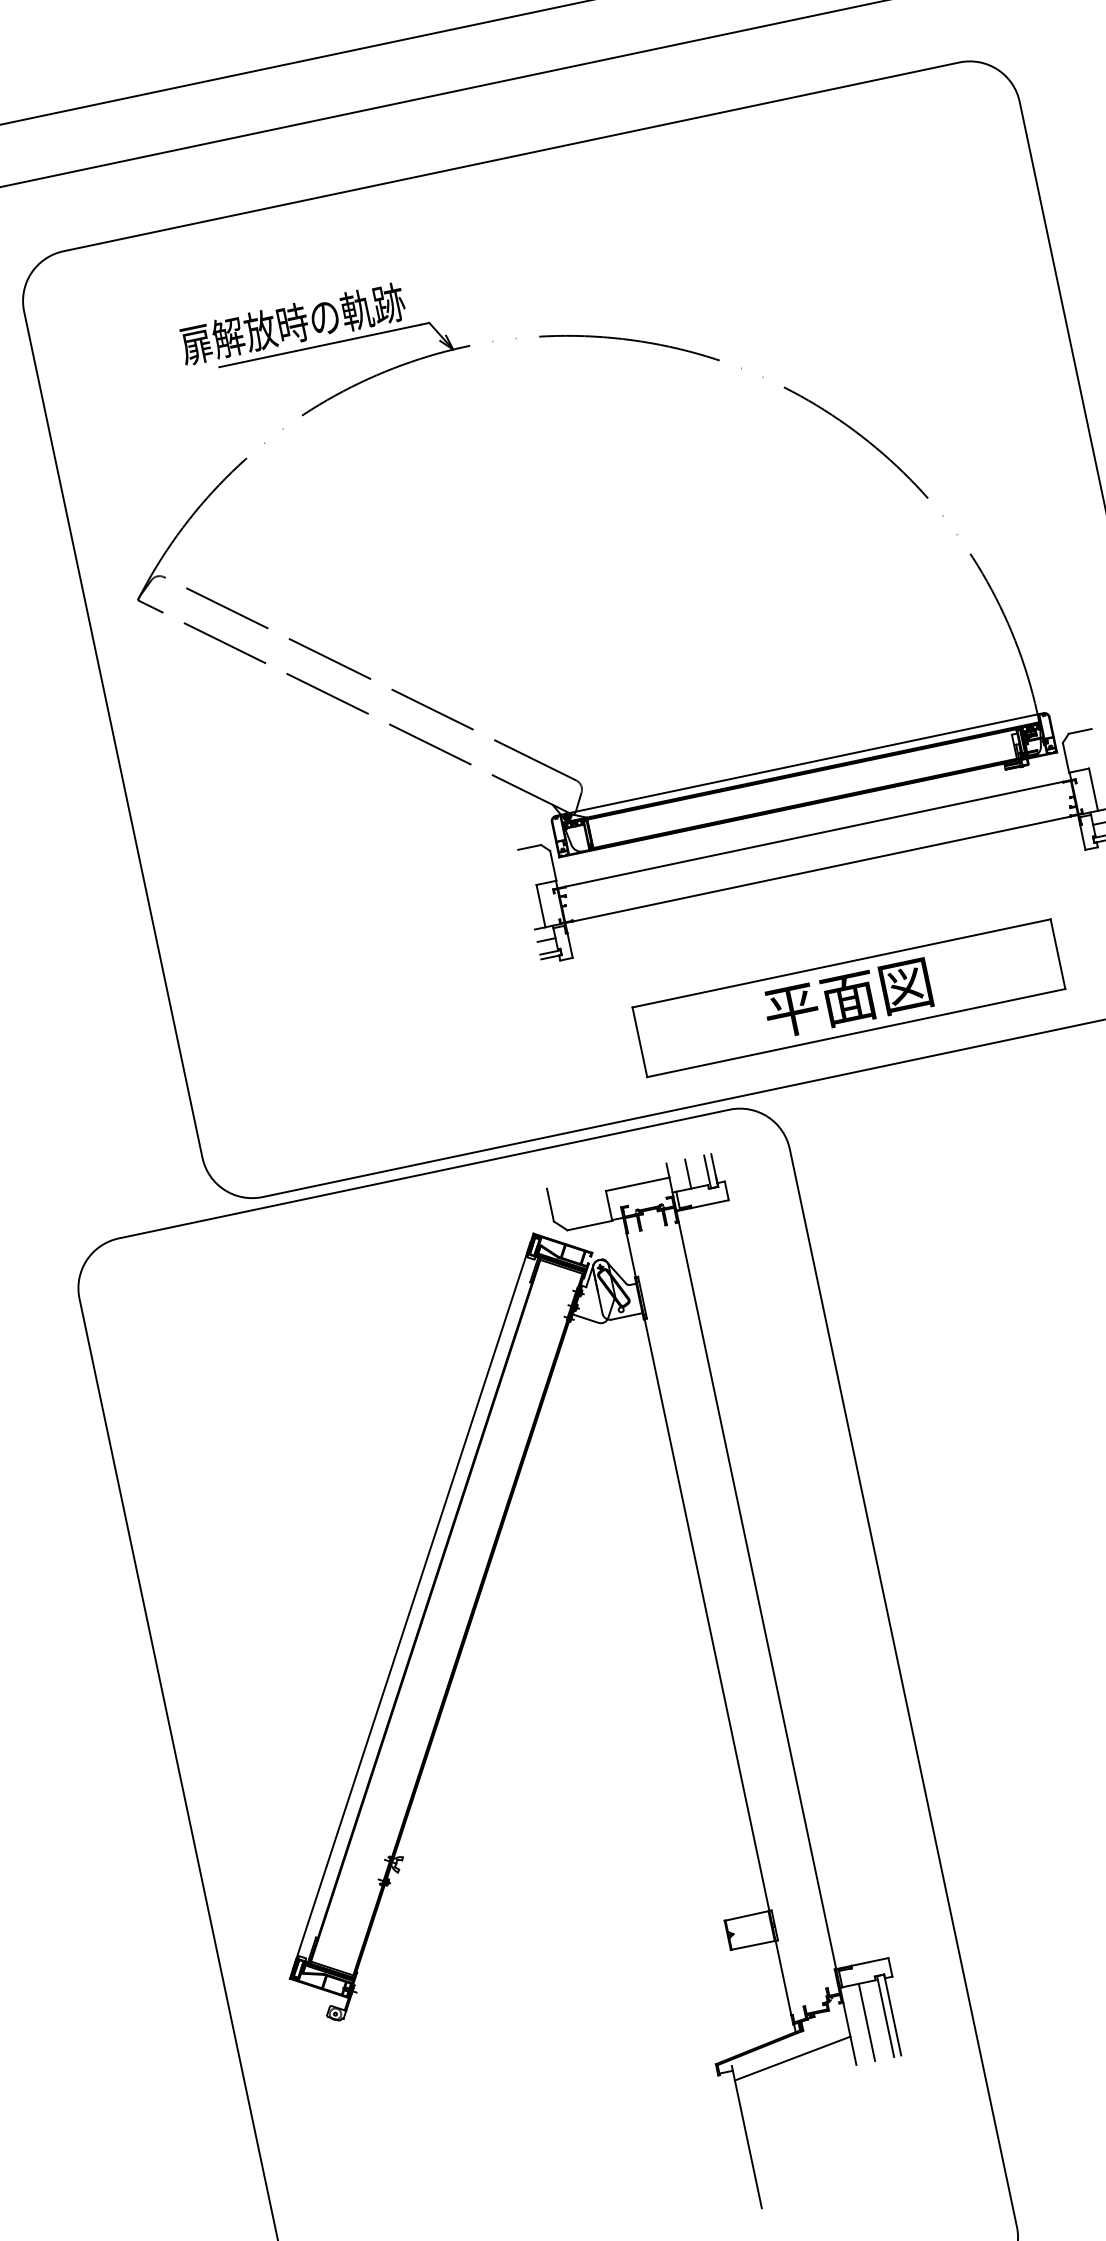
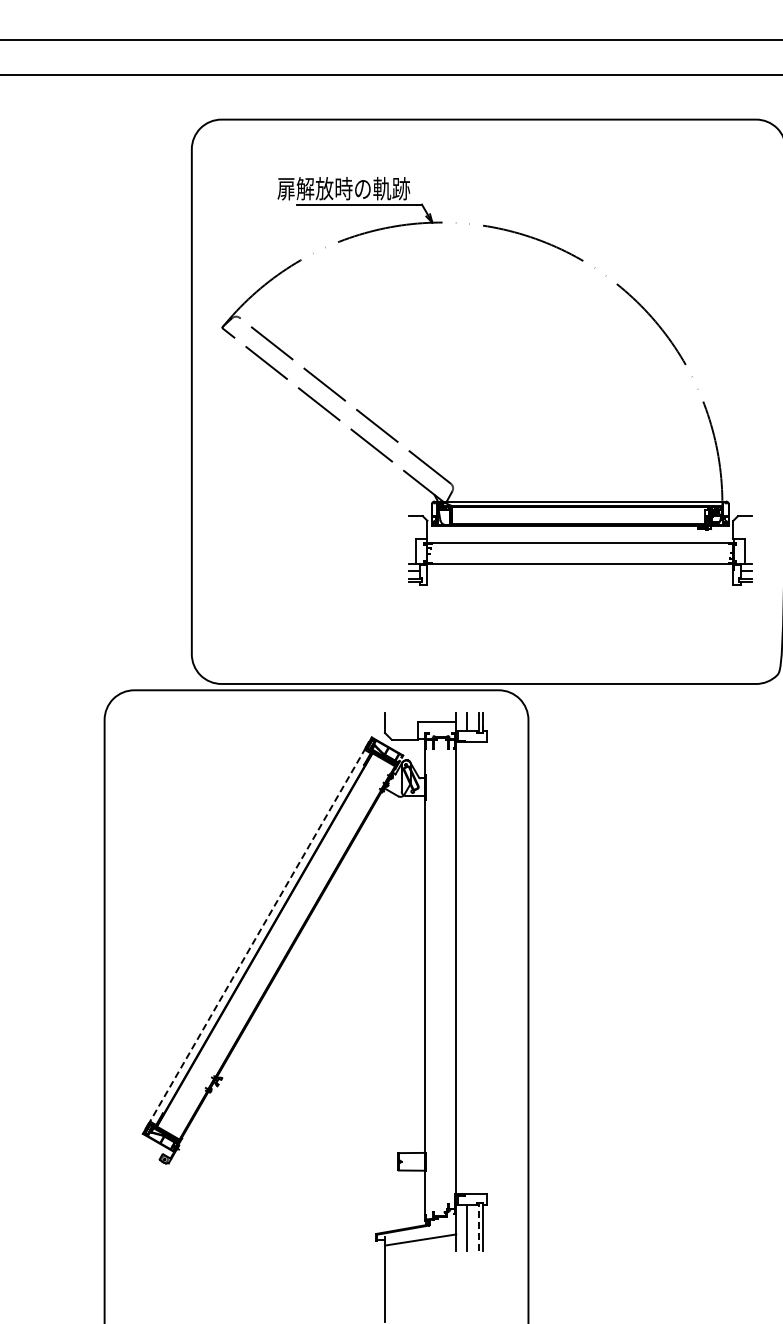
part: (848, 997) -> (580, 640), removed
line: (411, 1605) -> (257, 935), solid -> dashed
line: (884, 2015) -> (478, 1226), solid -> dashed

